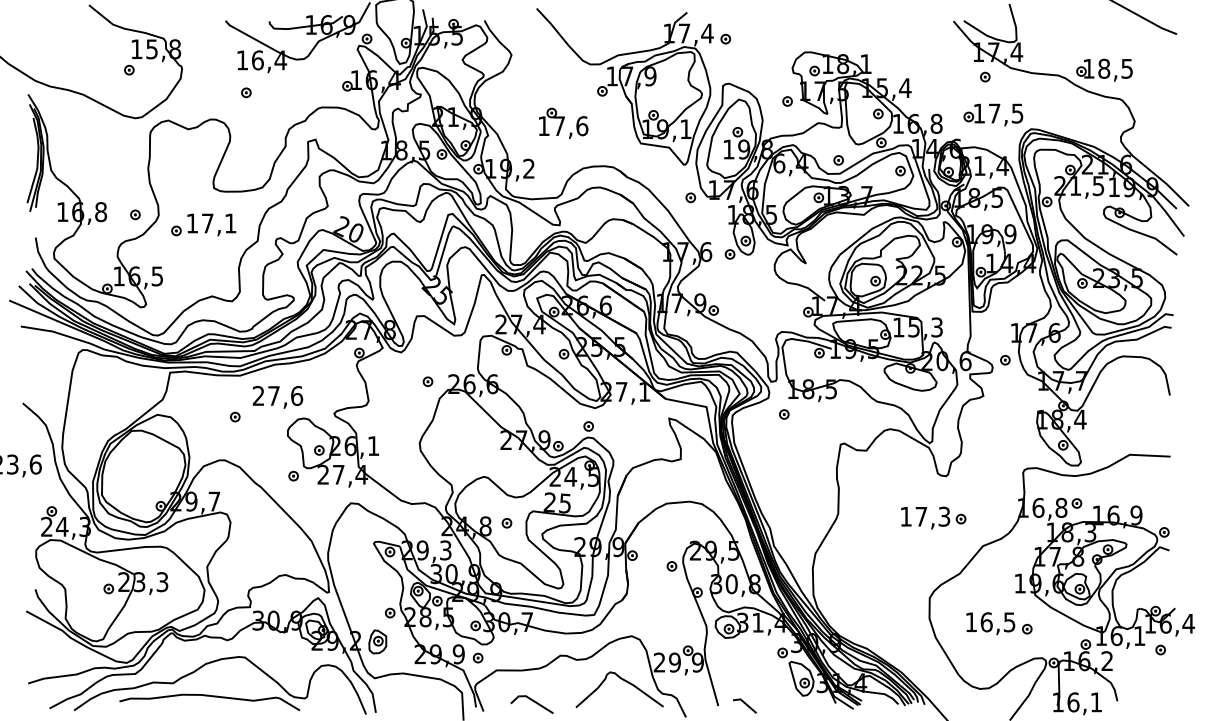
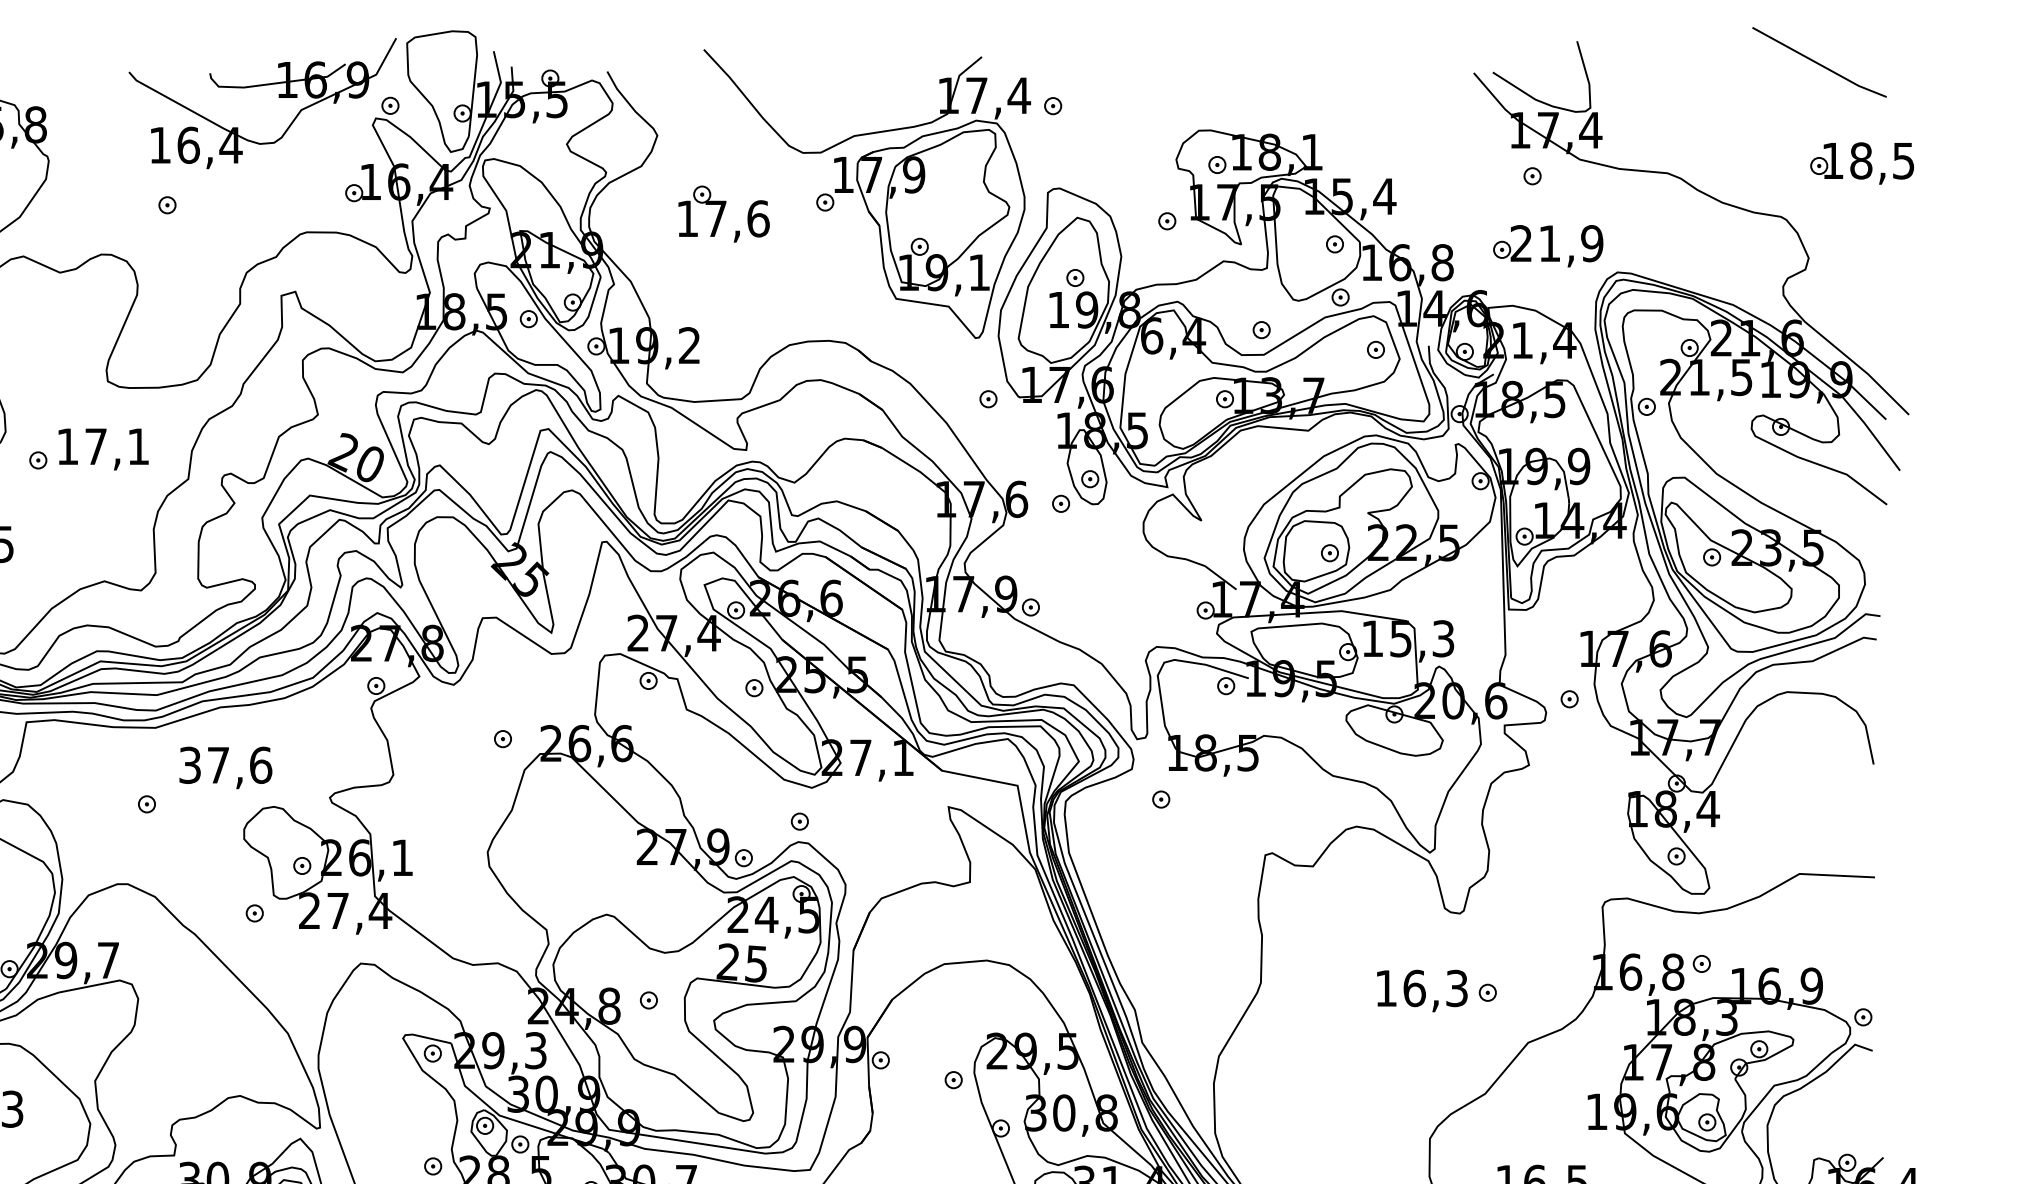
part: (1104, 69) -> (1861, 162), moved
text: (998, 113) -> (1556, 243), 17,5 -> 21,9
part: (563, 122) -> (723, 212), moved
text: (258, 396) -> (189, 766), 27,6 -> 37,6
text: (921, 516) -> (1414, 987), 17,3 -> 16,3

